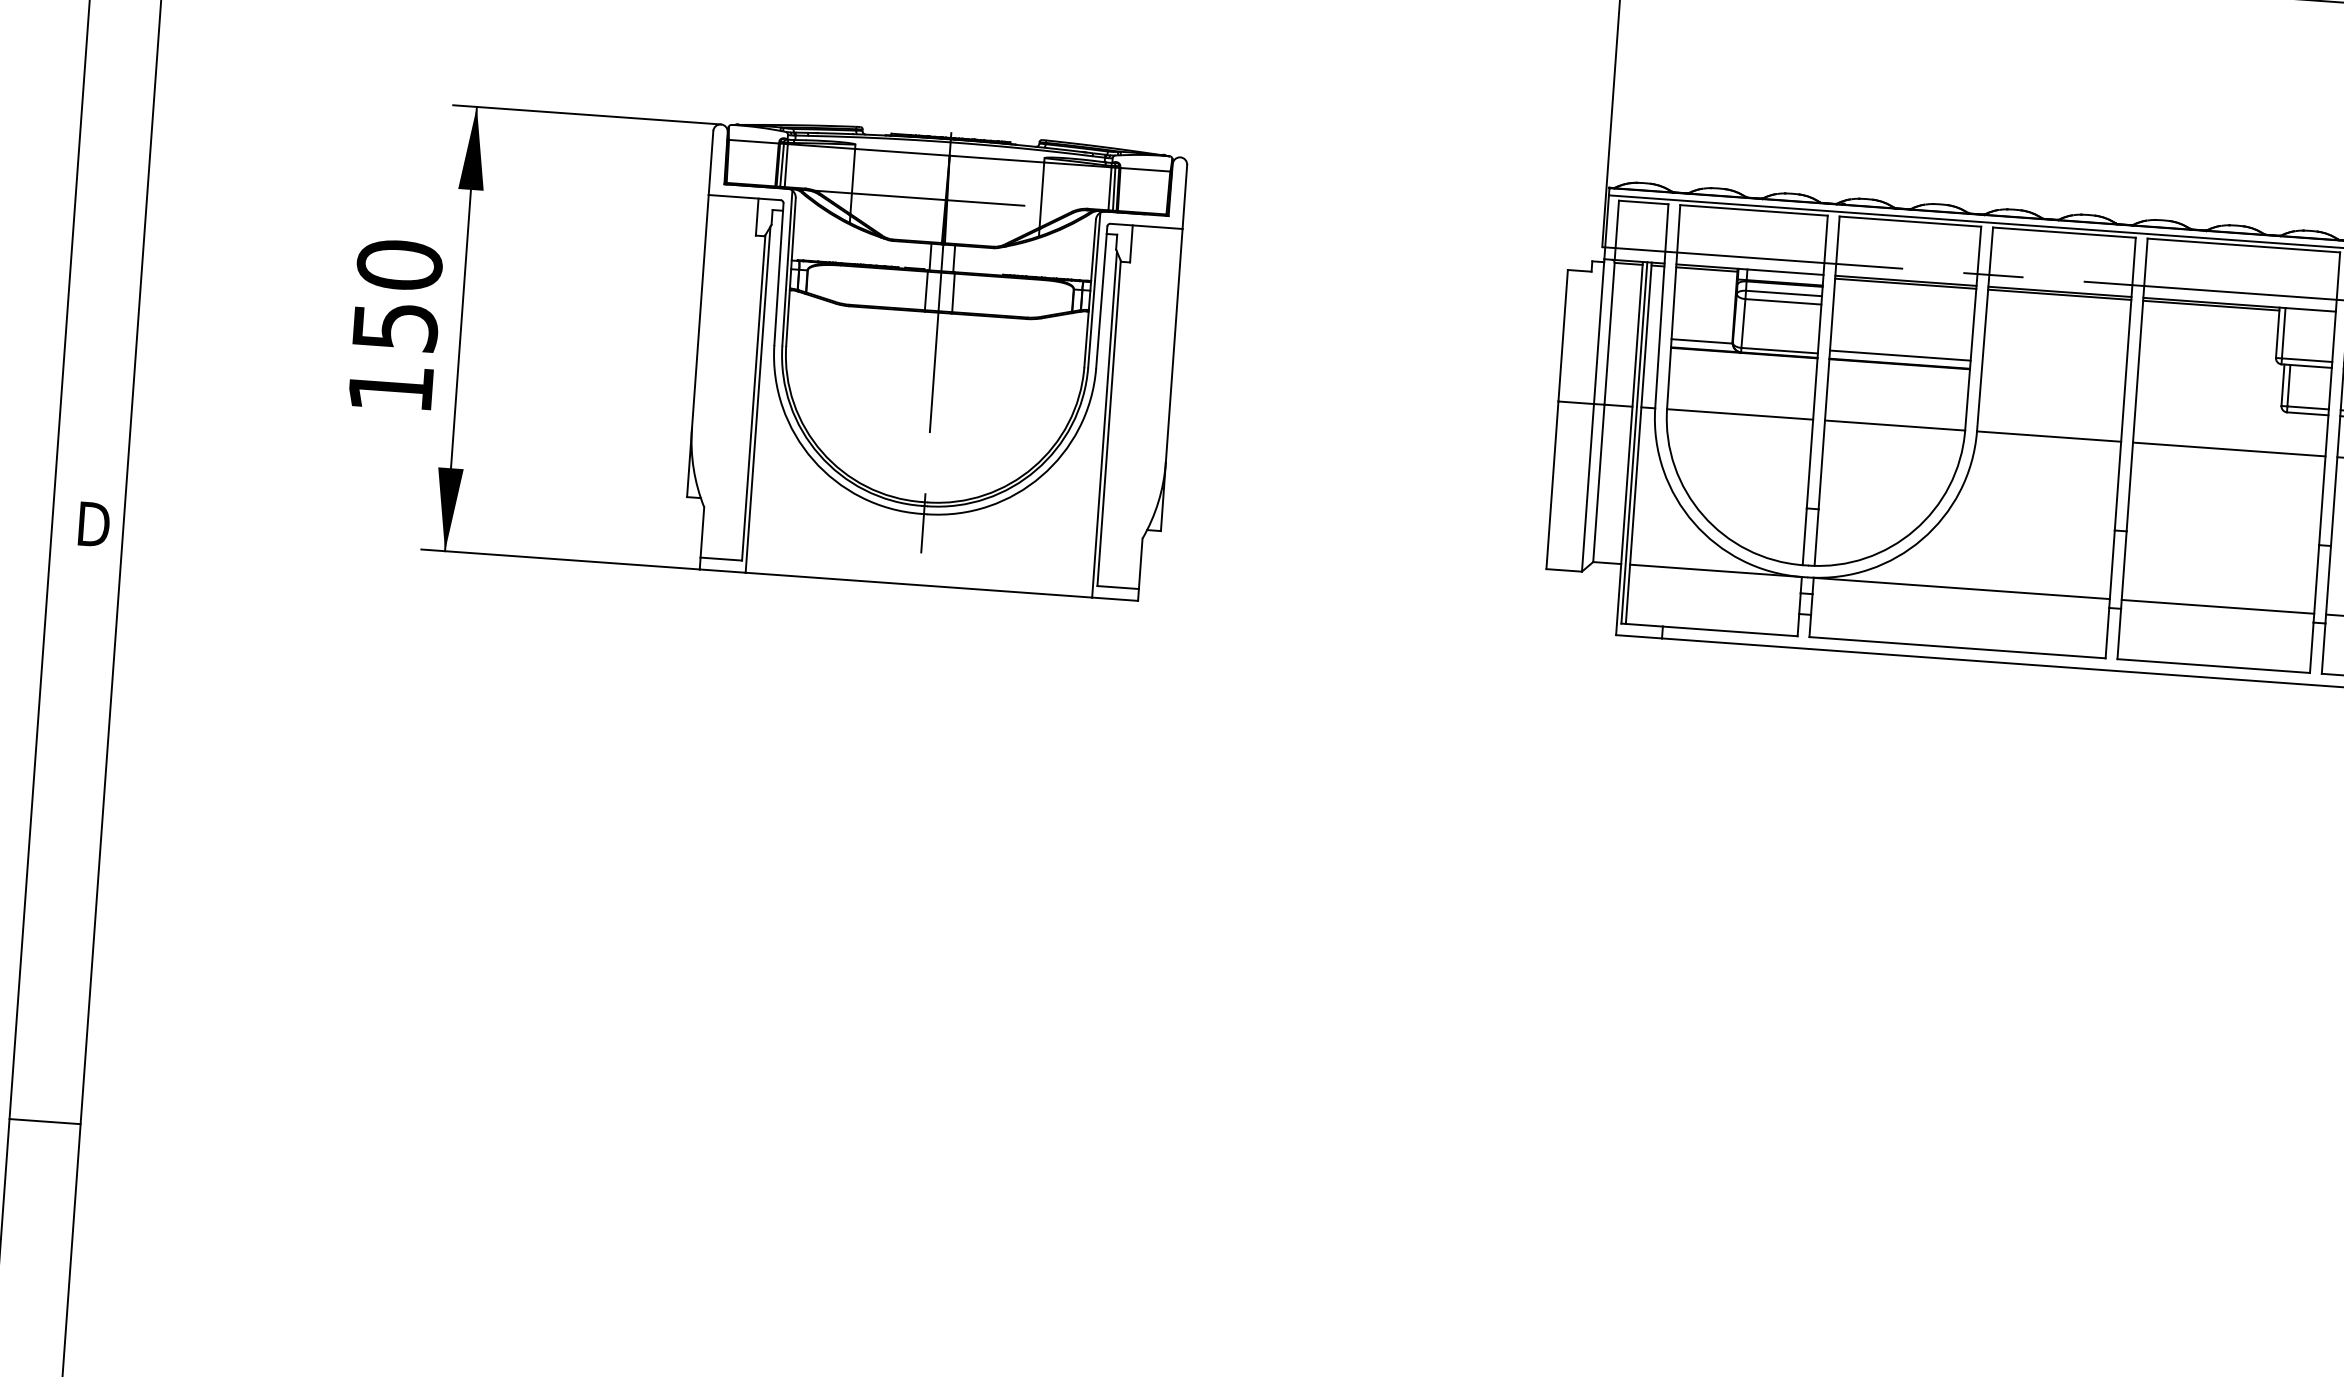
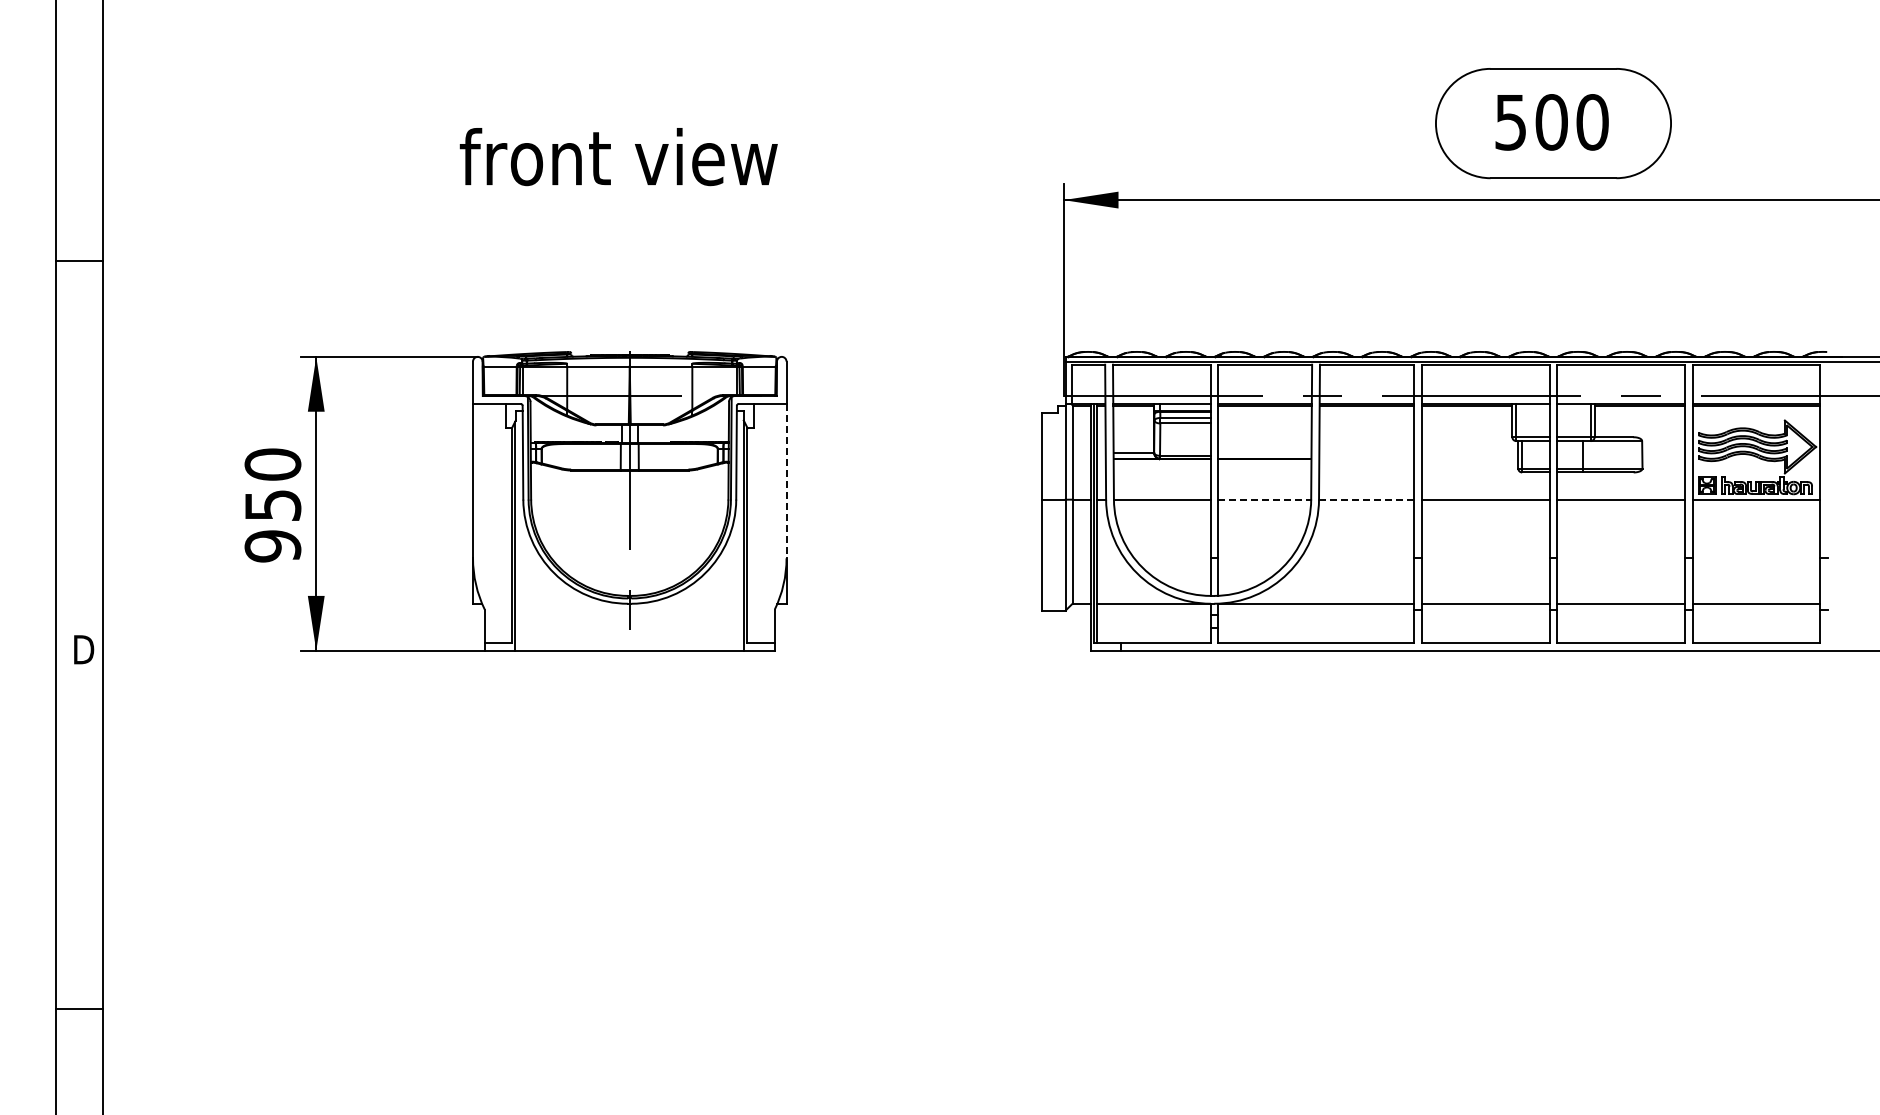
line: (1174, 346) -> (786, 481), solid -> dashed
line: (1899, 355) -> (1264, 453), removed
text: (390, 388) -> (272, 546), 150 -> 950
line: (1896, 425) -> (1265, 499), solid -> dashed
line: (2048, 436) -> (1366, 499), solid -> dashed
line: (44, 1122) -> (79, 1009), moved

